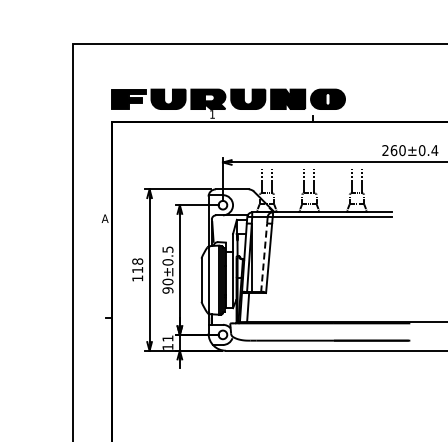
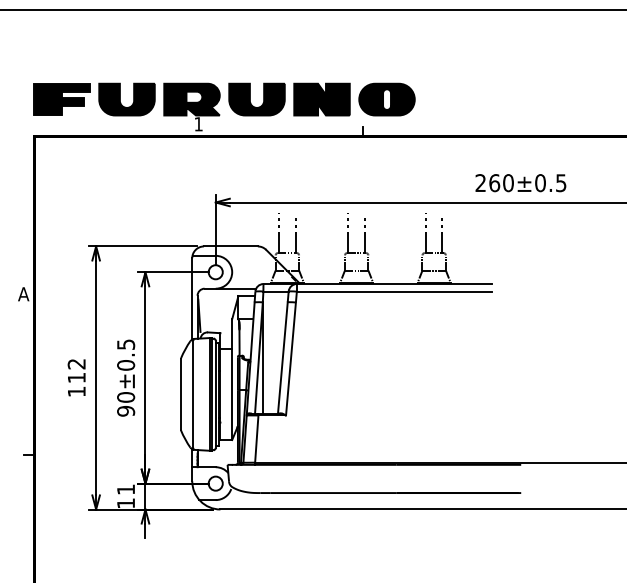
text: (434, 150) -> (560, 183), 260±0.4 -> 260±0.5
line: (264, 257) -> (283, 357), dashed -> solid
text: (137, 261) -> (76, 363), 118 -> 112

